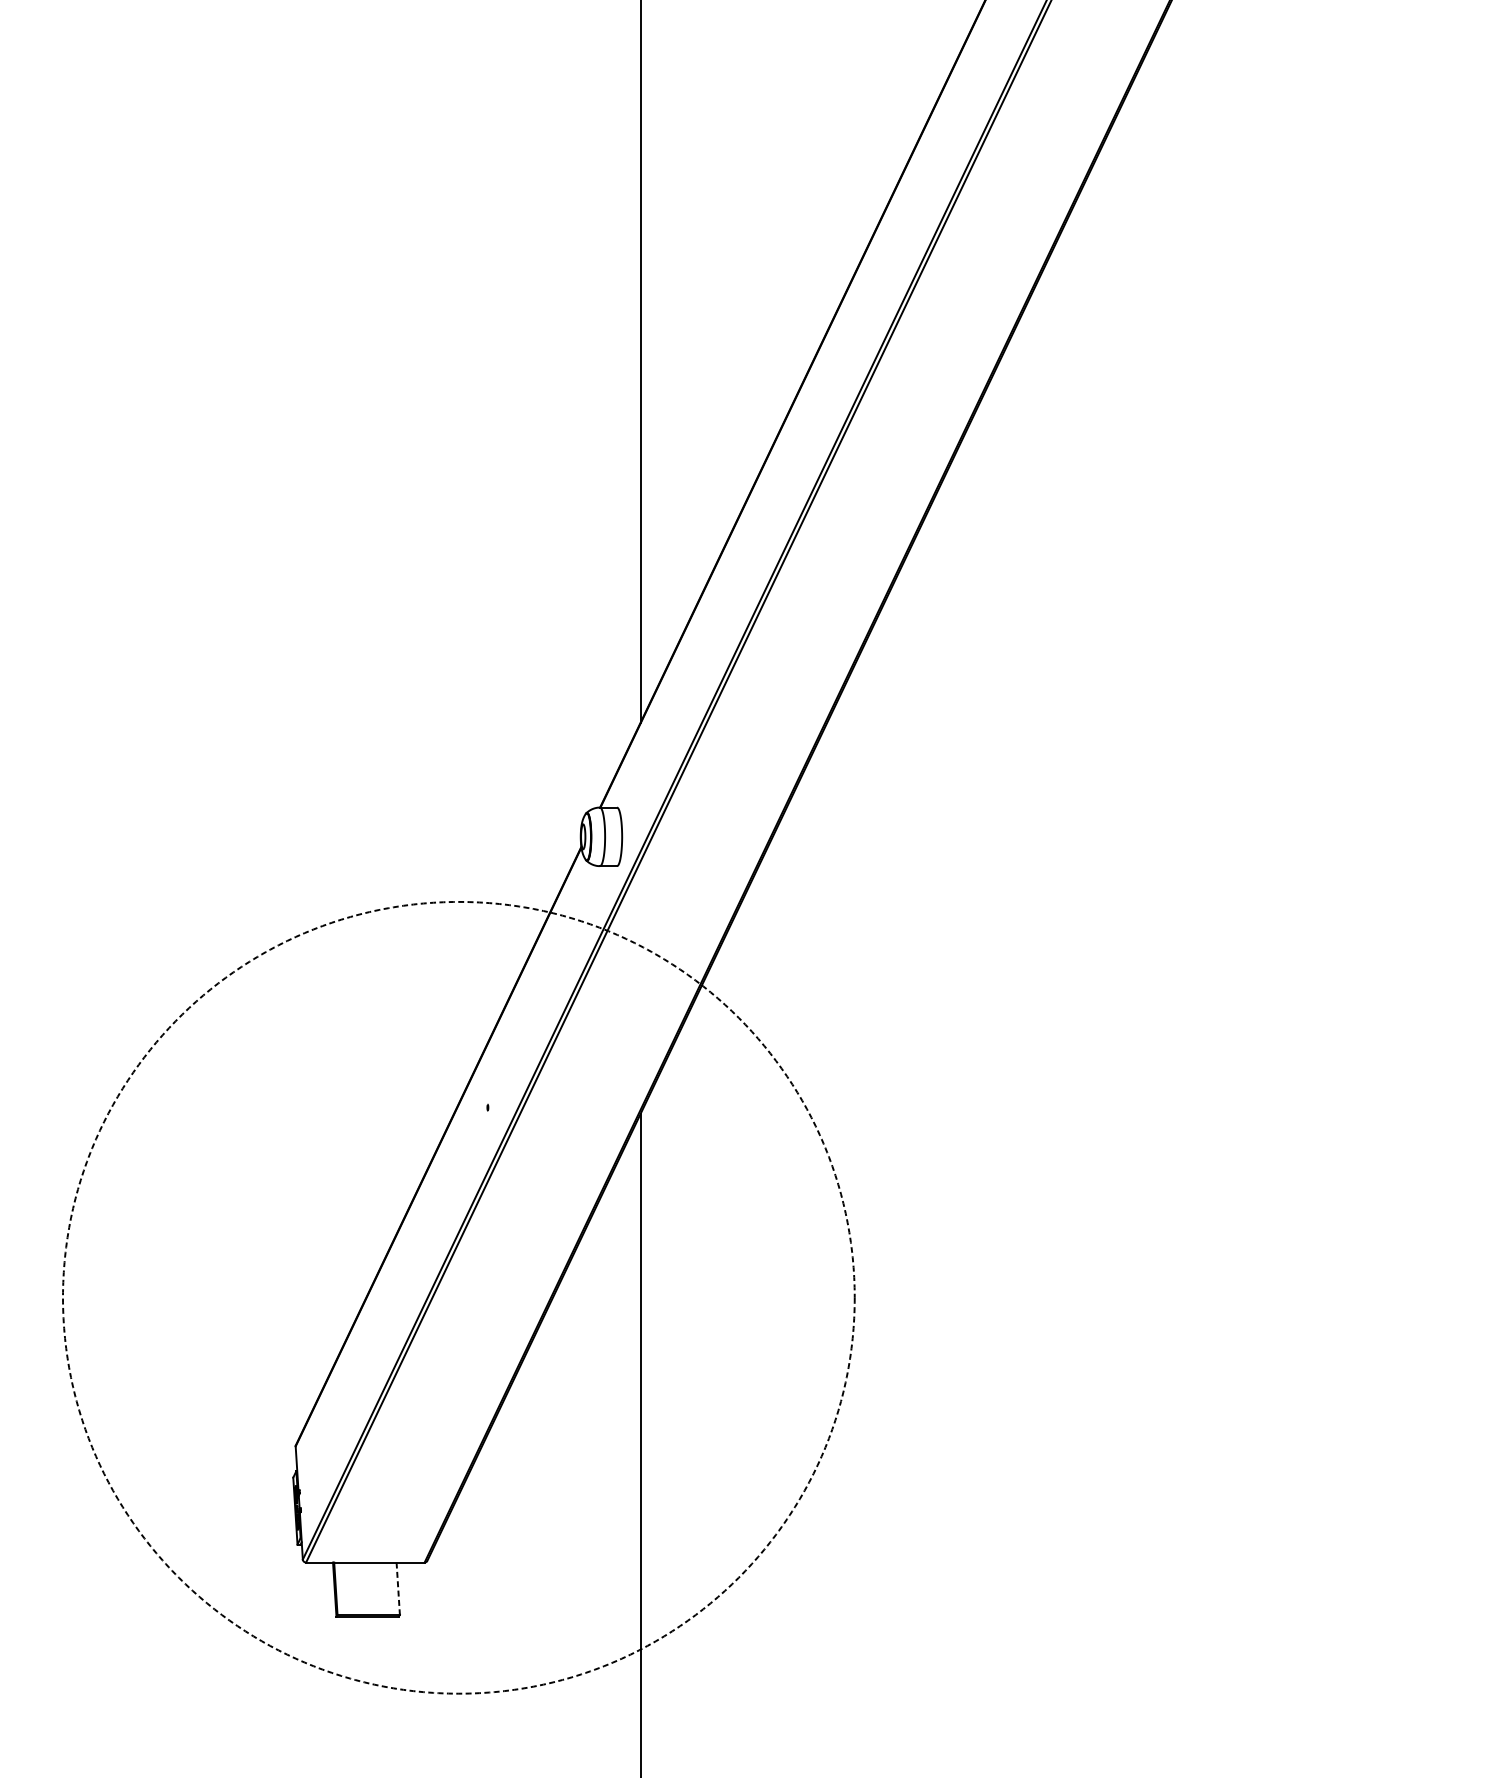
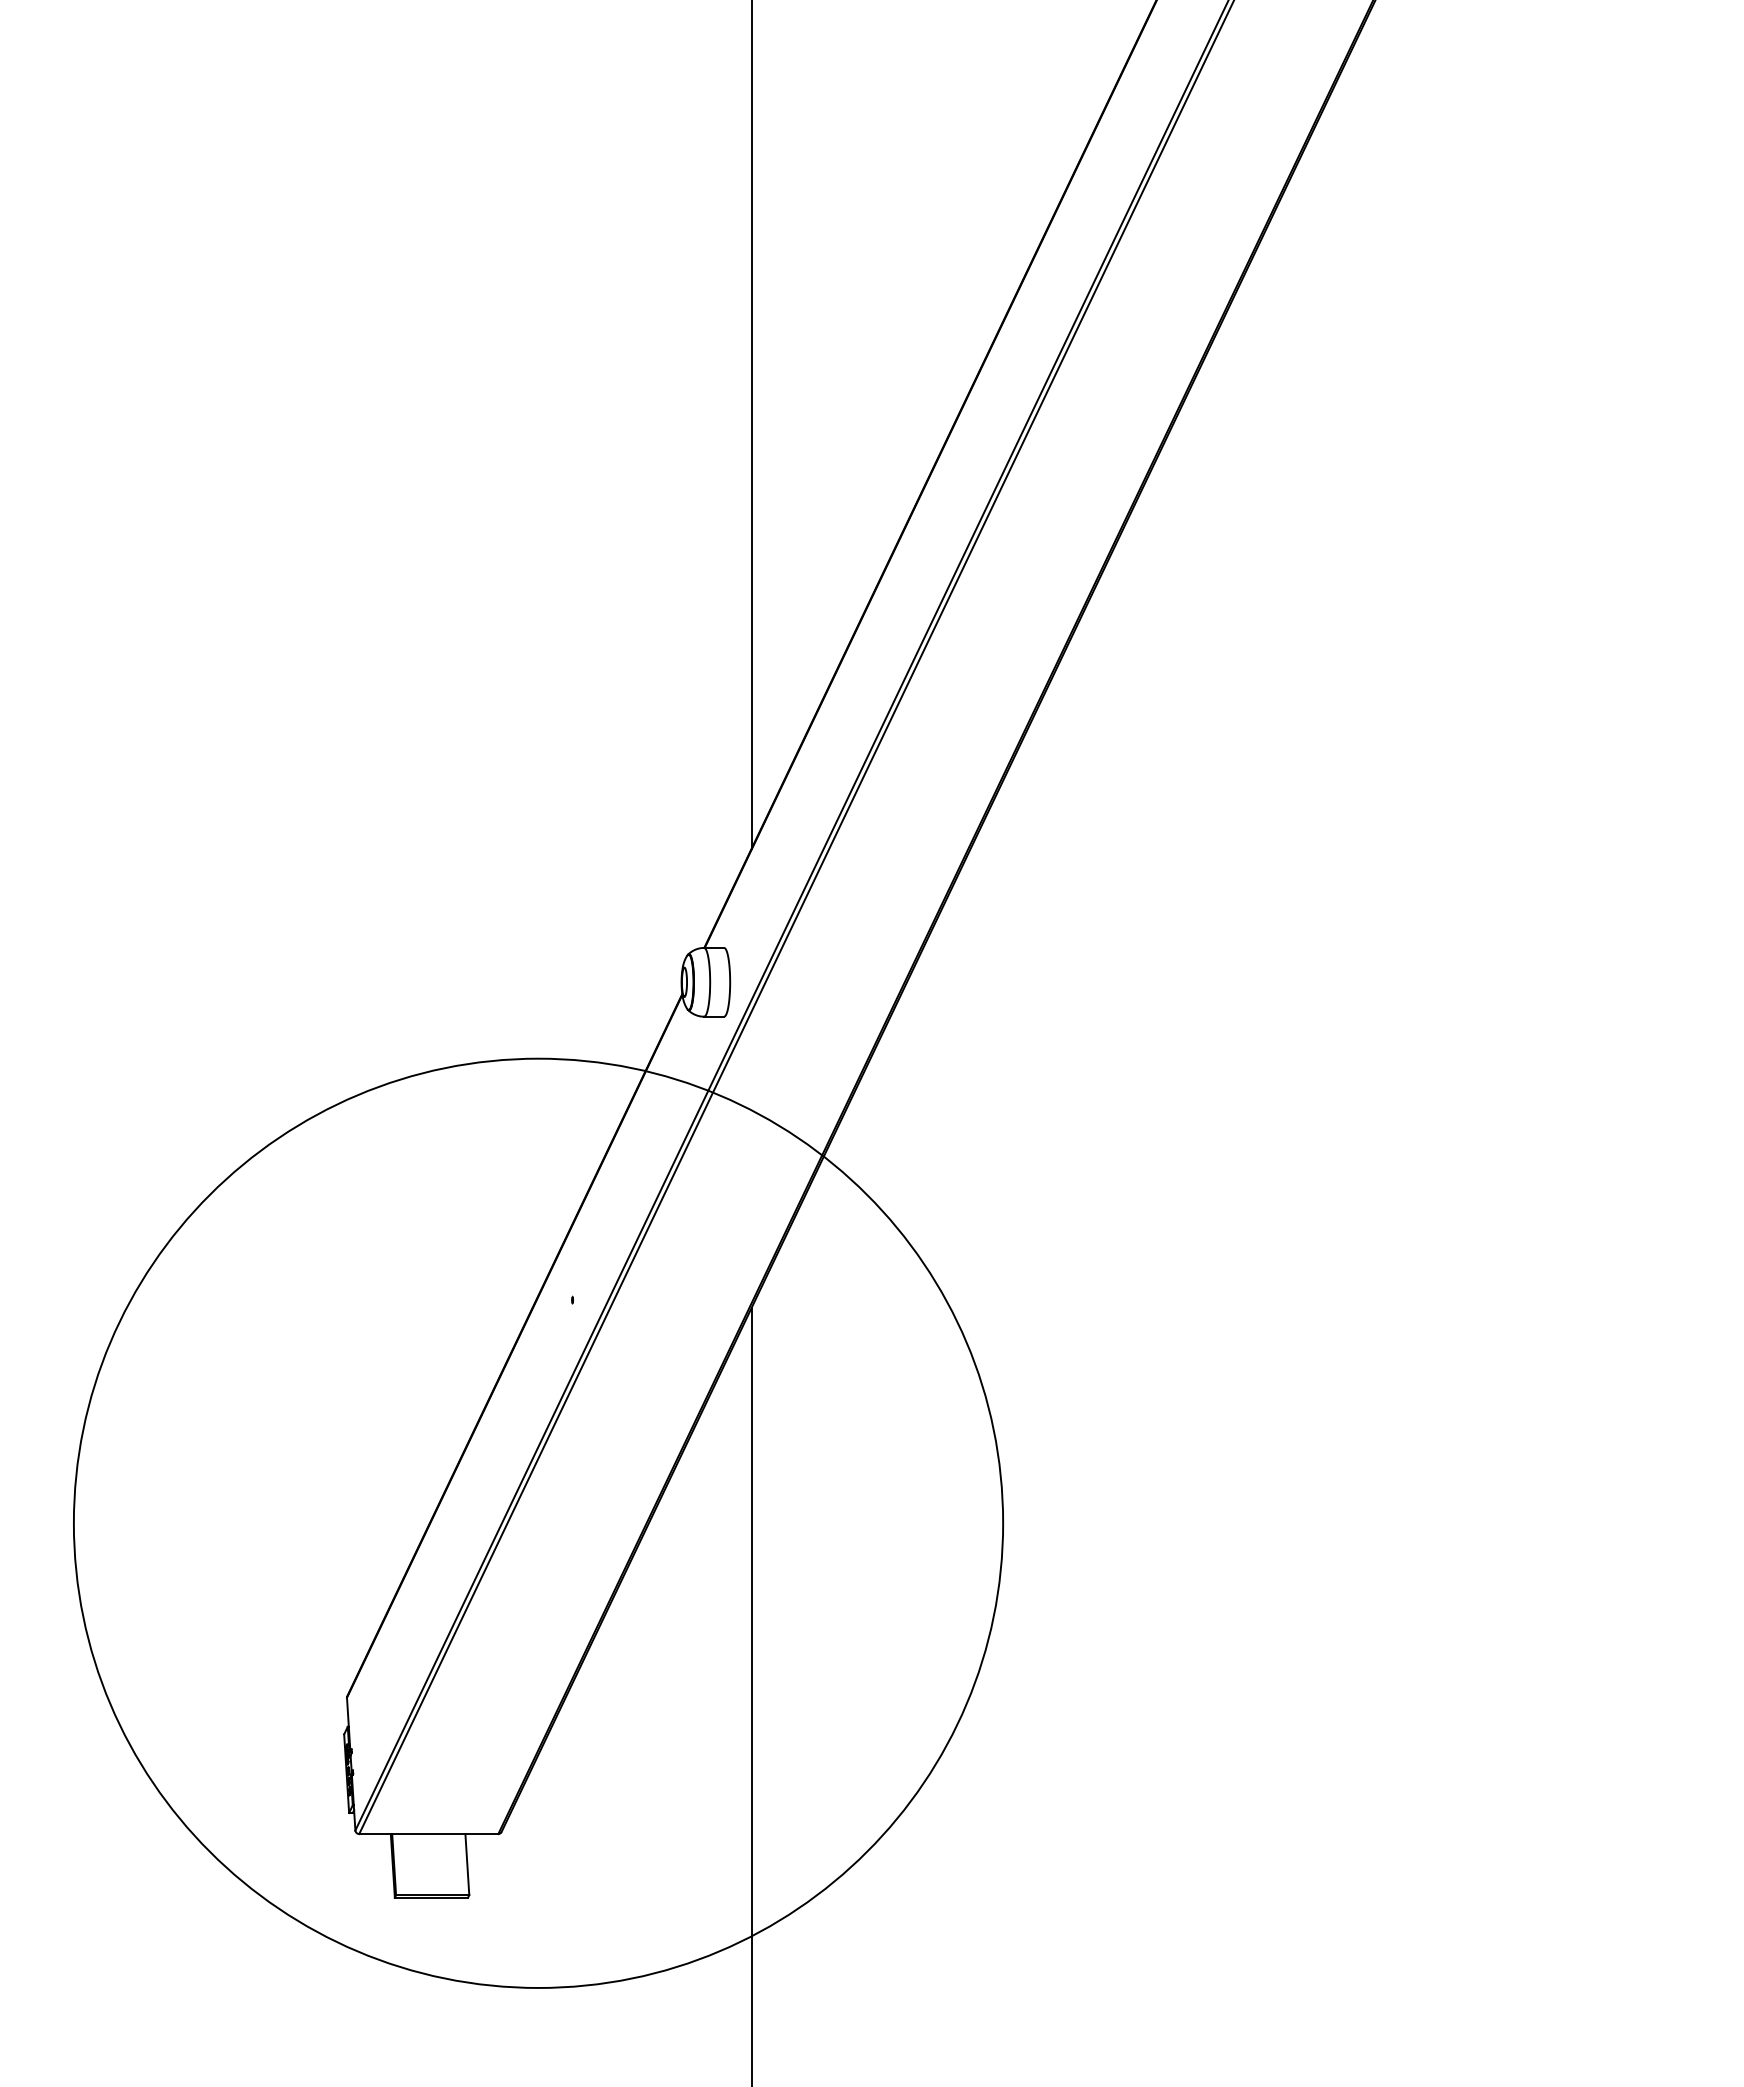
circle: (458, 1297) -> (538, 1522), dashed -> solid
line: (398, 1588) -> (467, 1864), dashed -> solid

